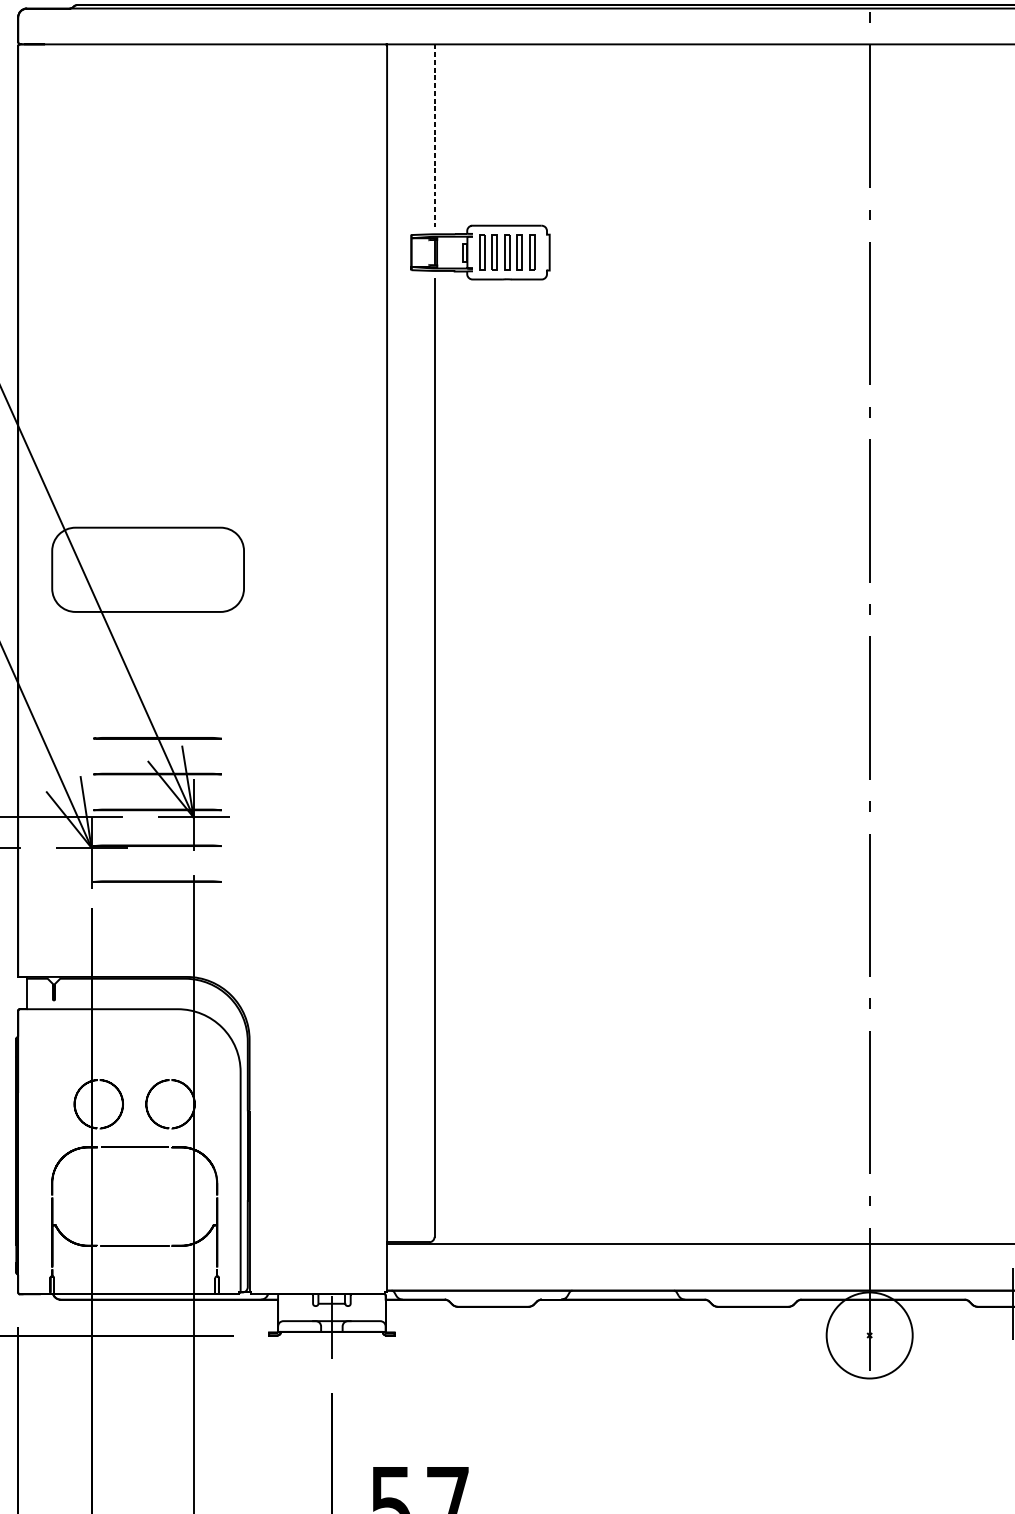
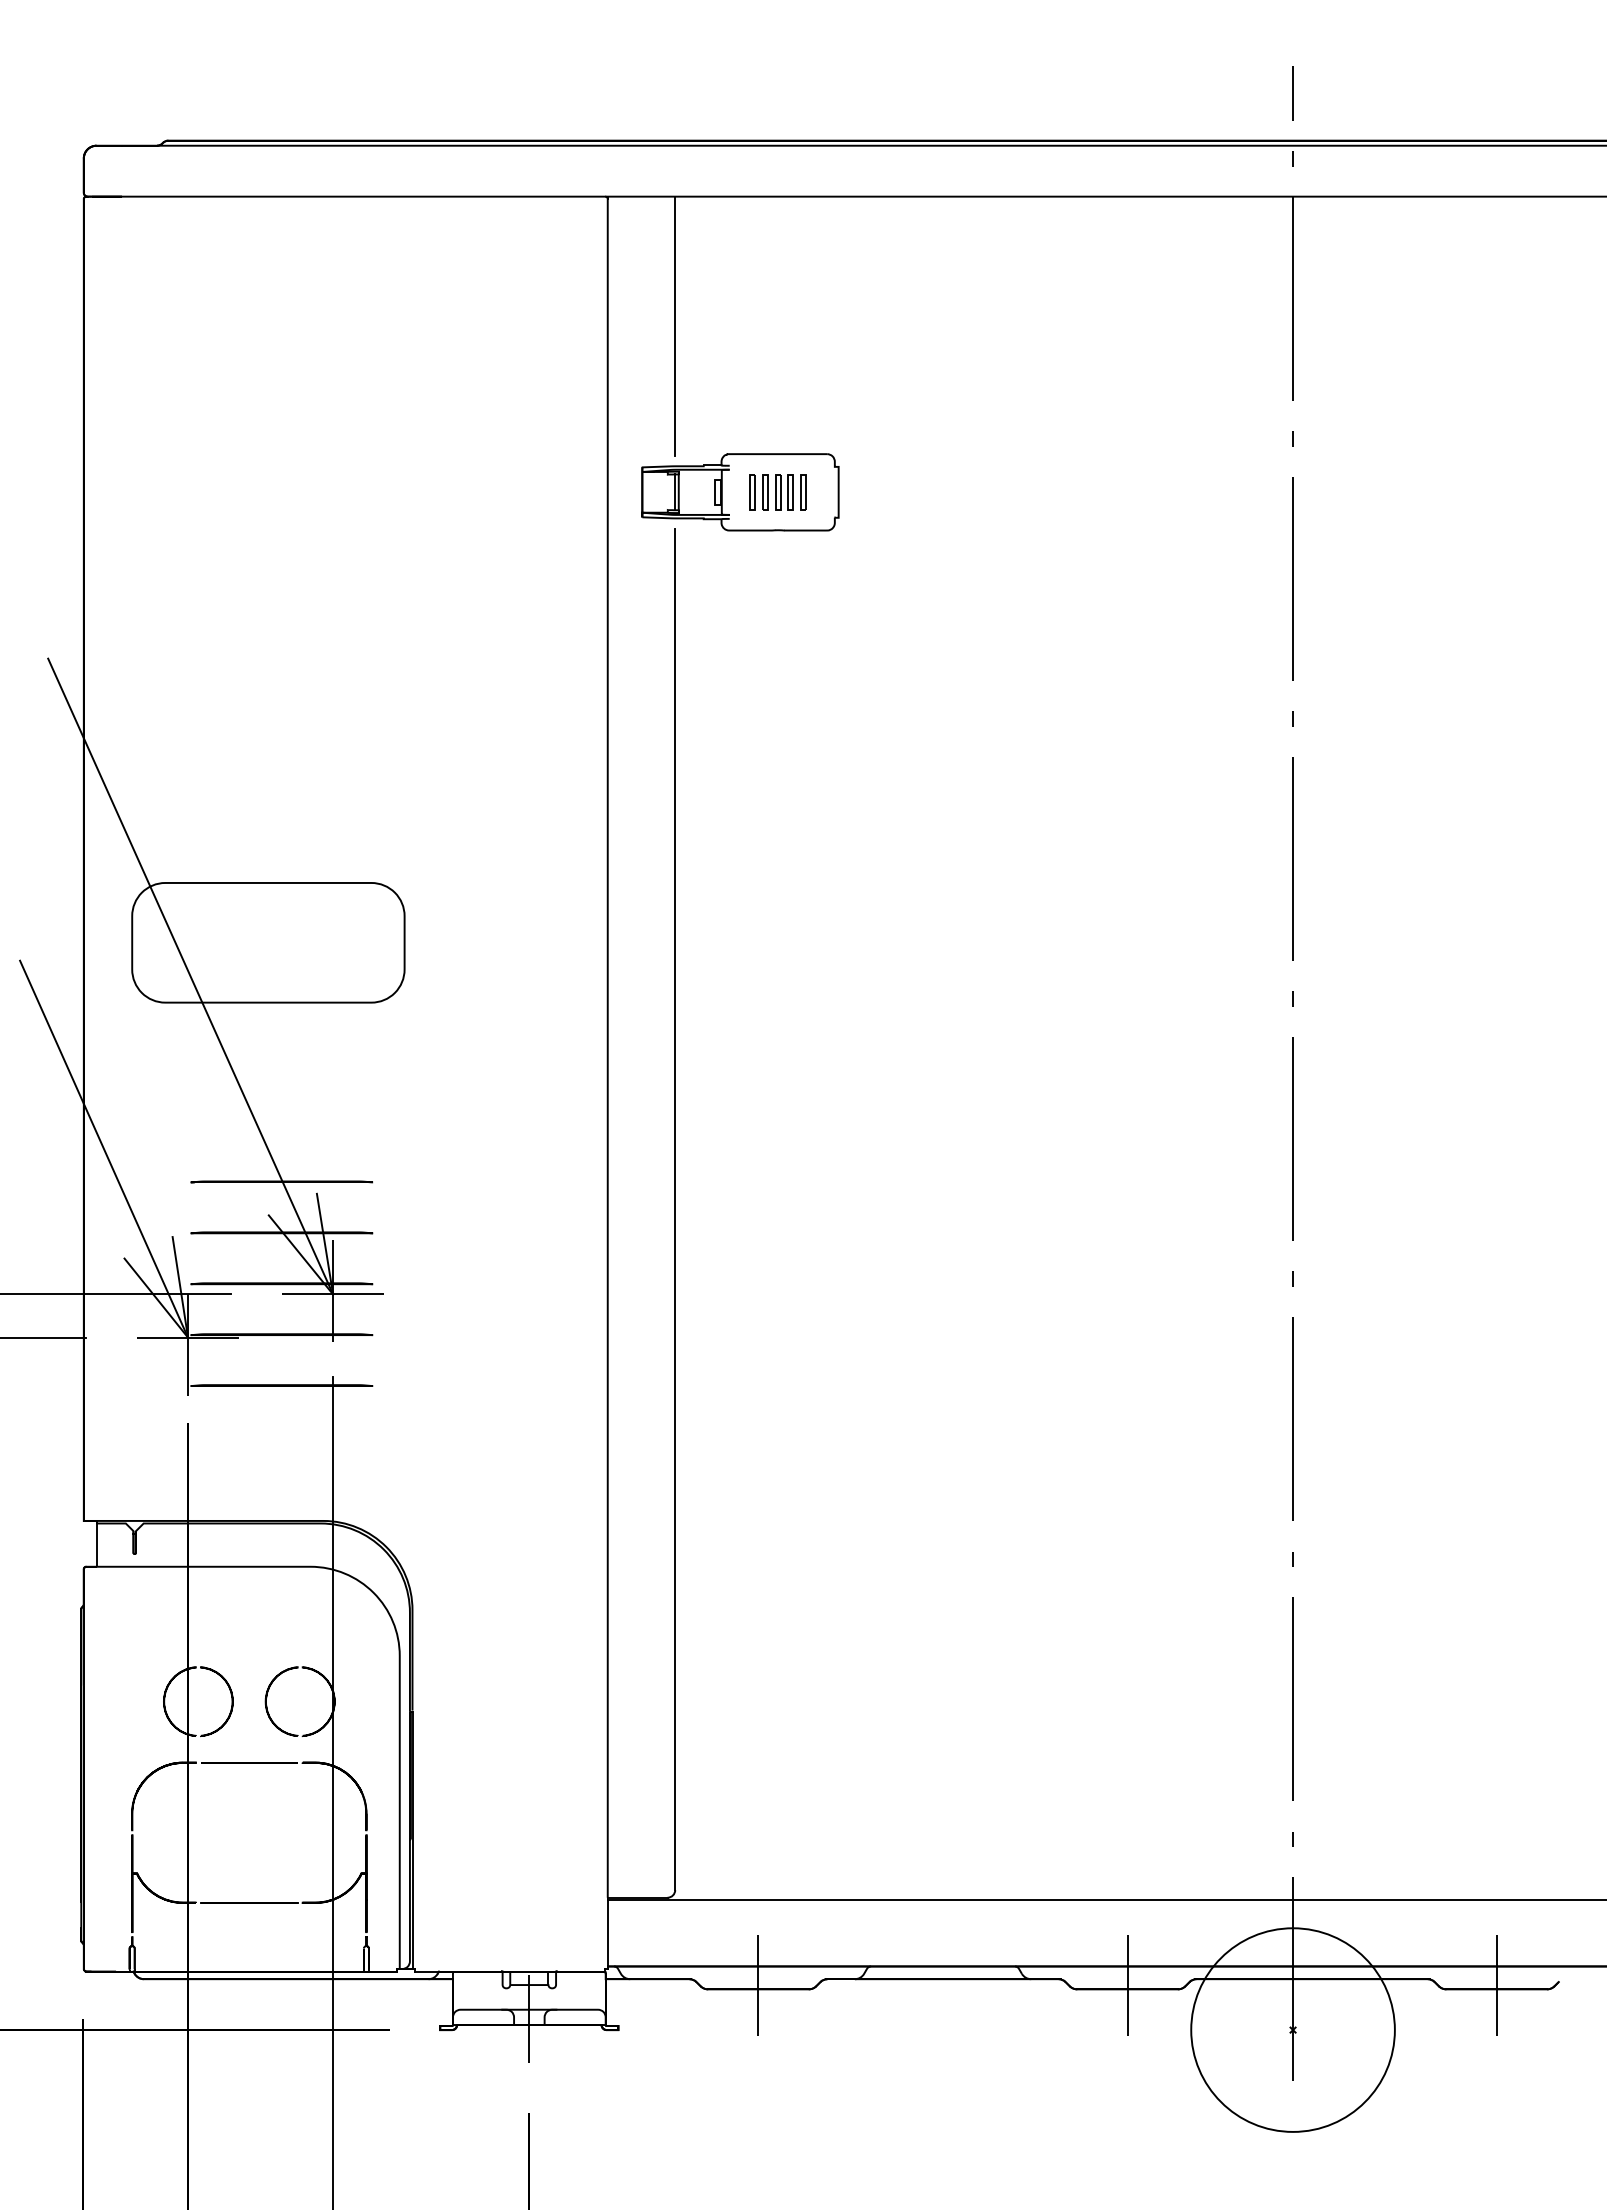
line: (434, 135) -> (675, 326), dashed -> solid
part: (506, 252) -> (777, 492), size x0.71
line: (493, 1304) -> (758, 1985), added
line: (753, 1304) -> (1127, 1985), added
circle: (869, 1335) -> (1292, 2029), size x1.67

